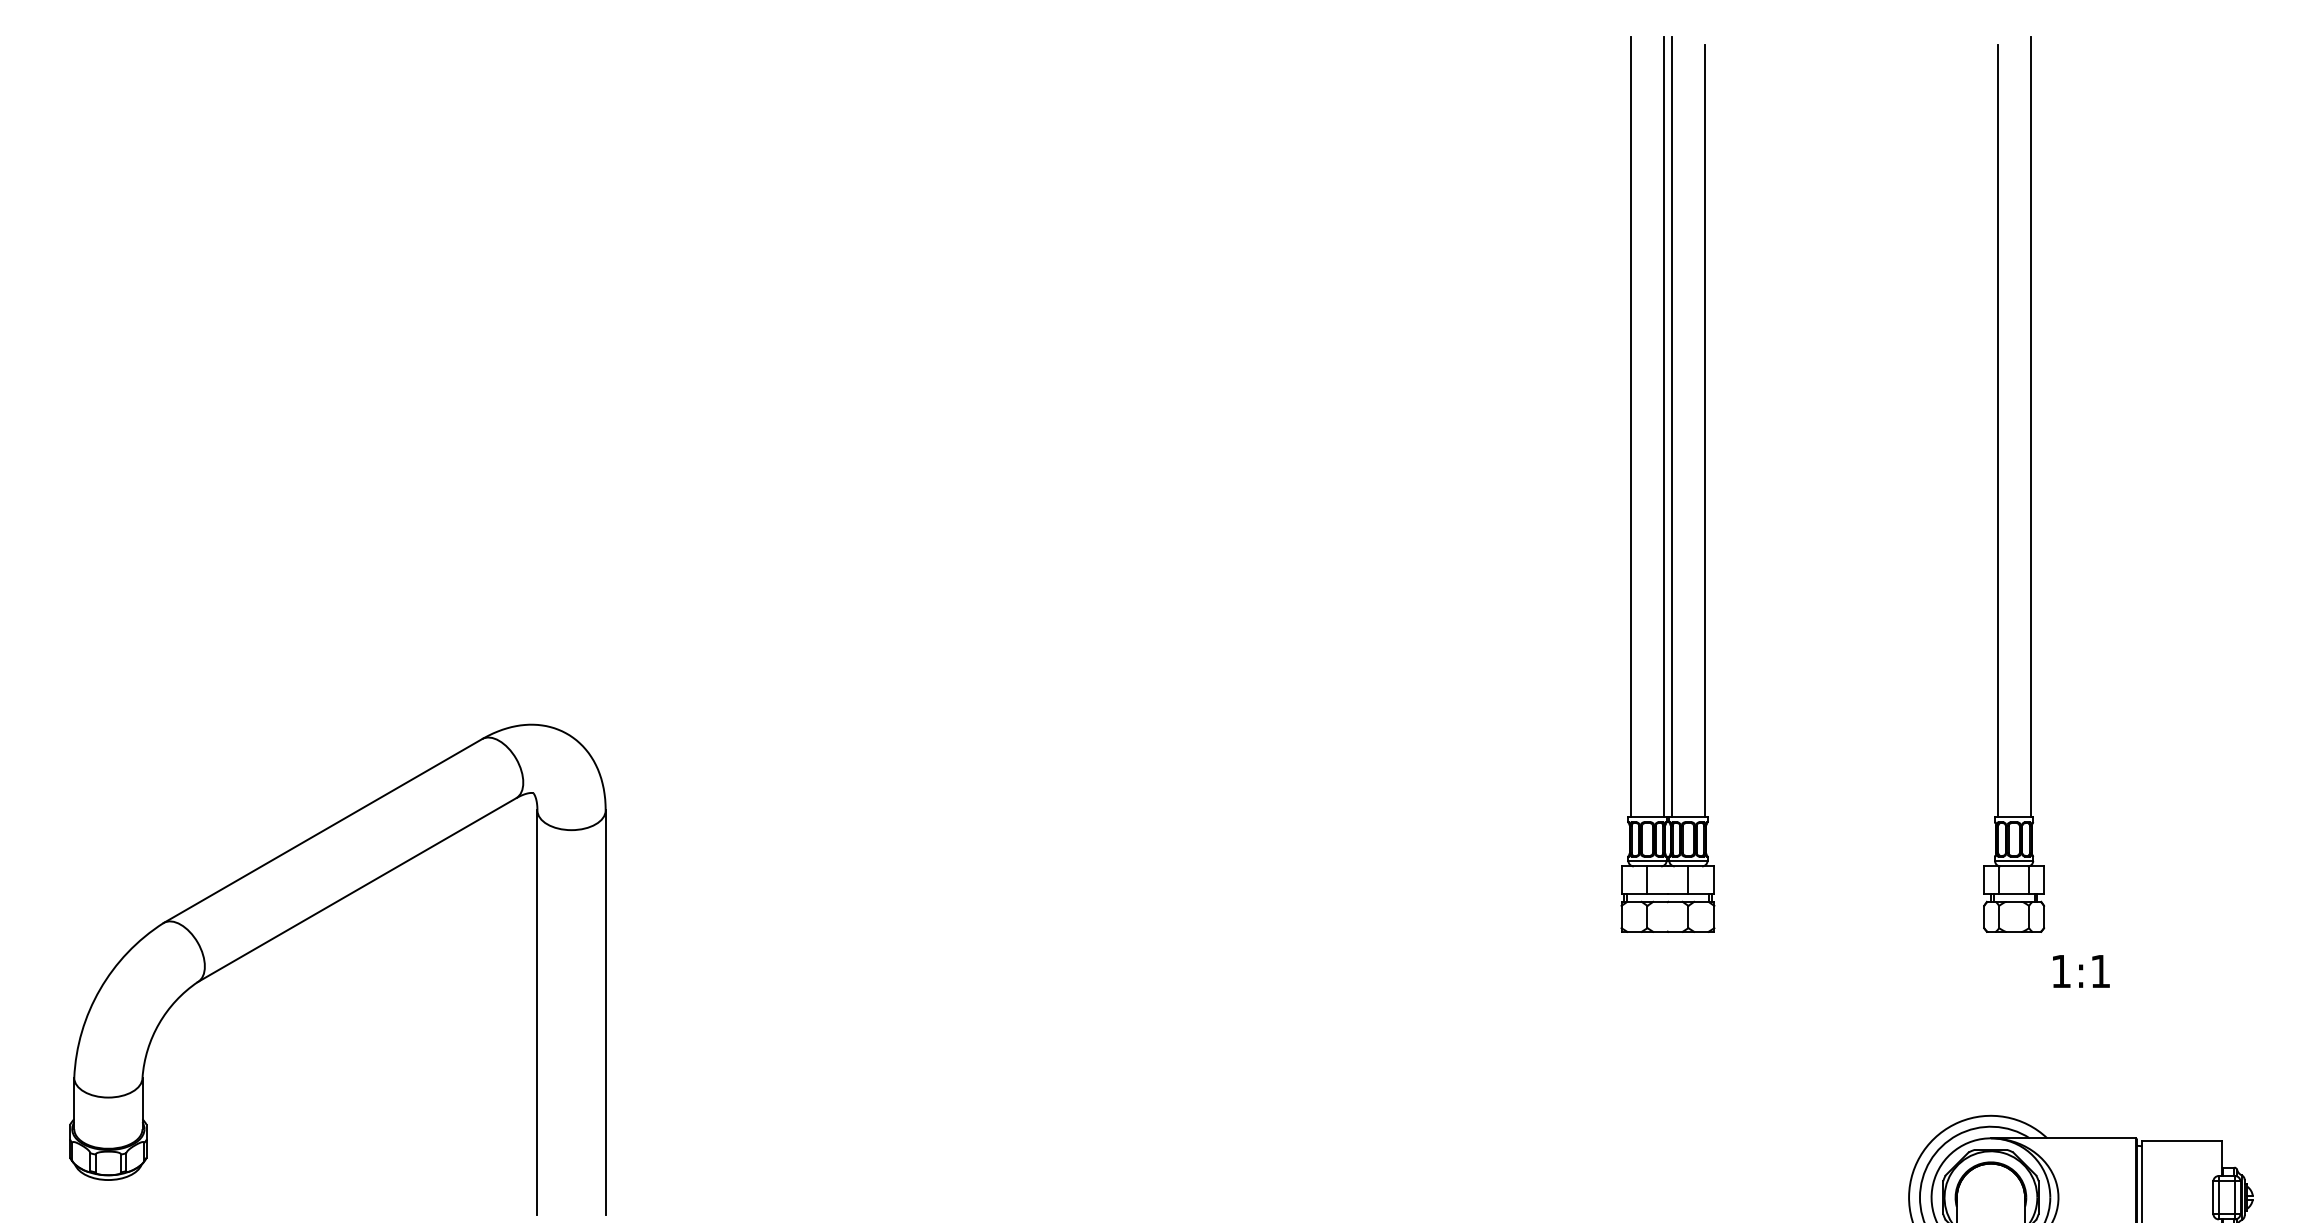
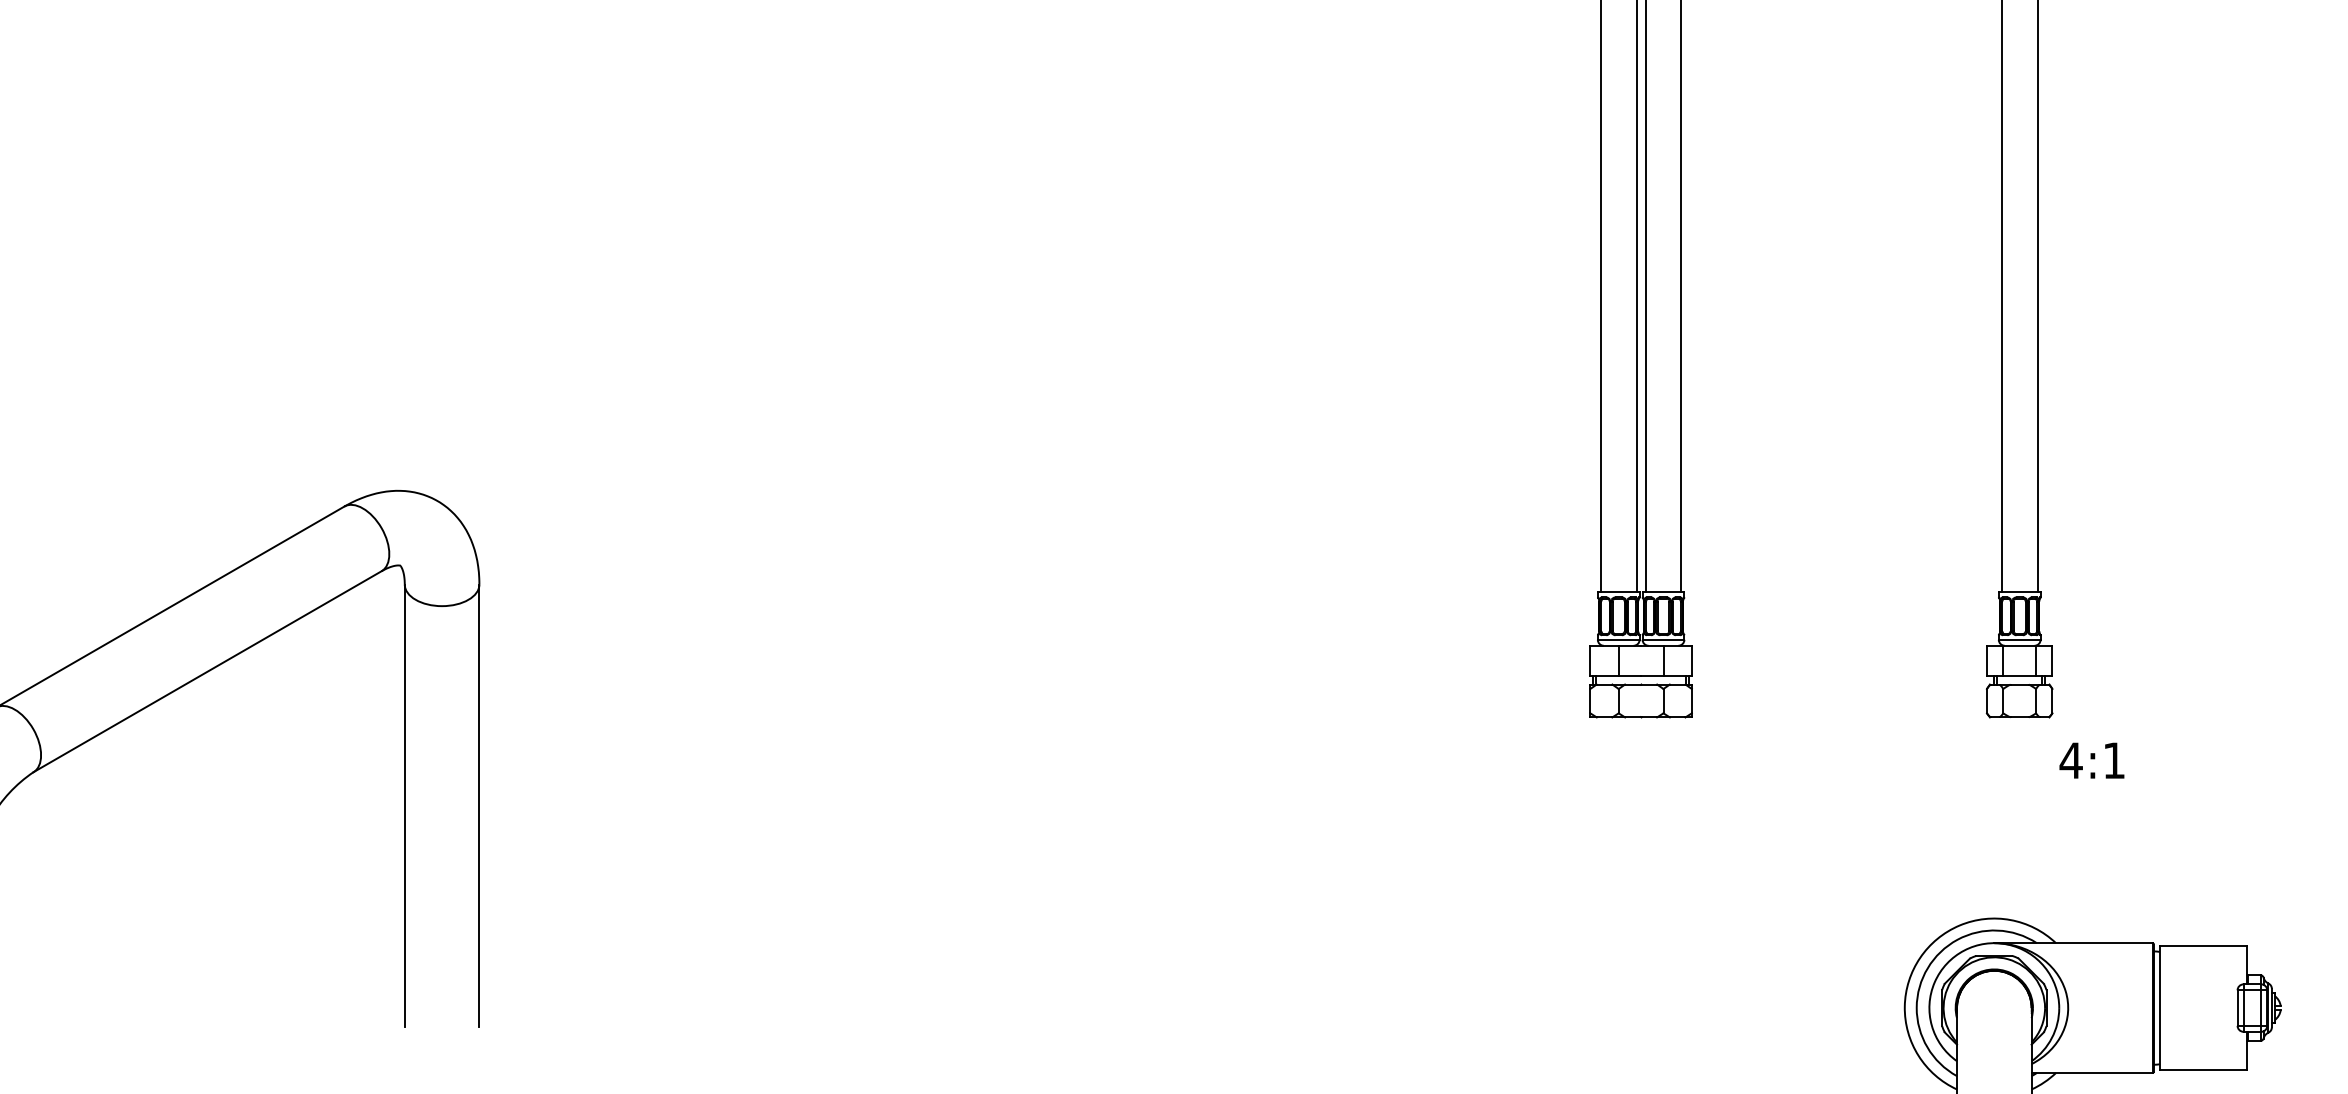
text: (2060, 971) -> (2070, 760), 1:1 -> 4:1

